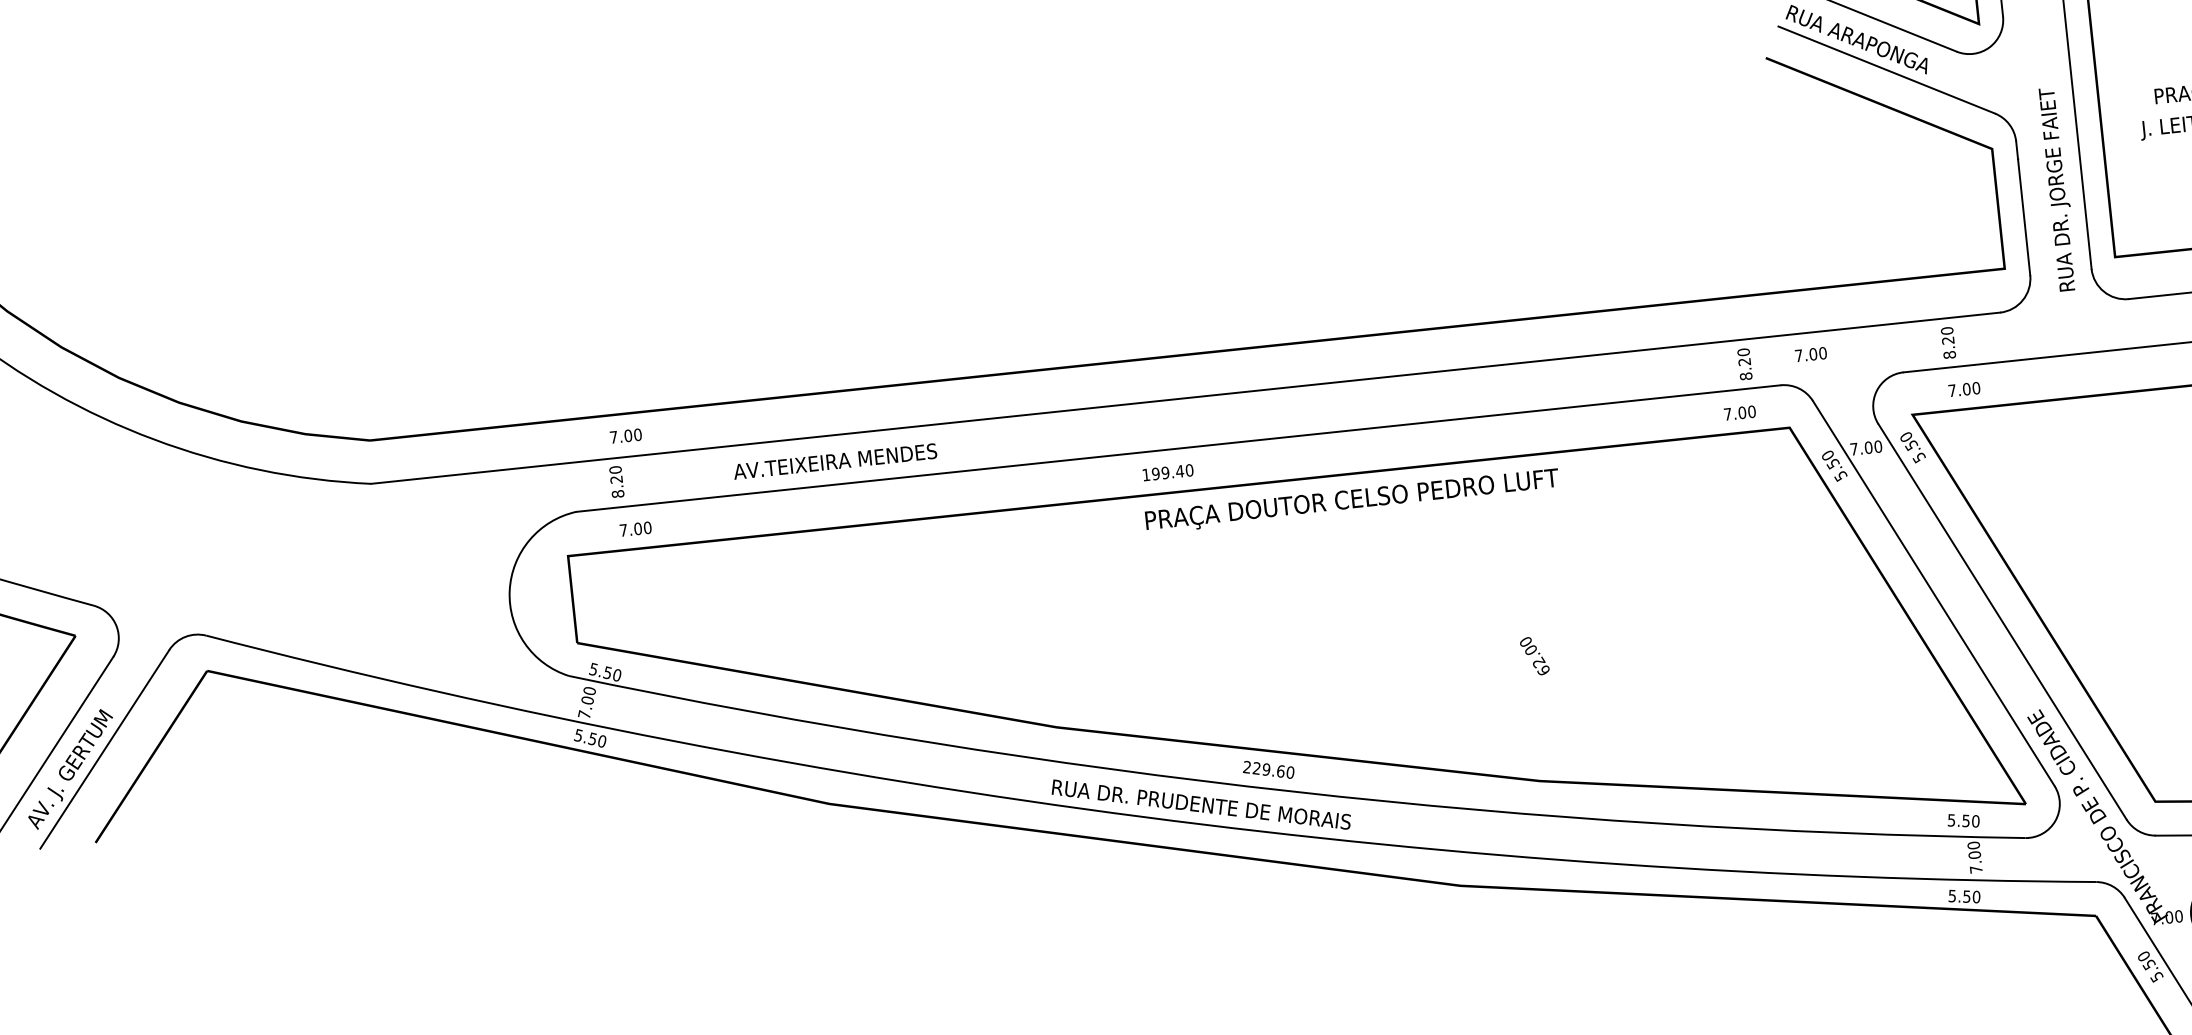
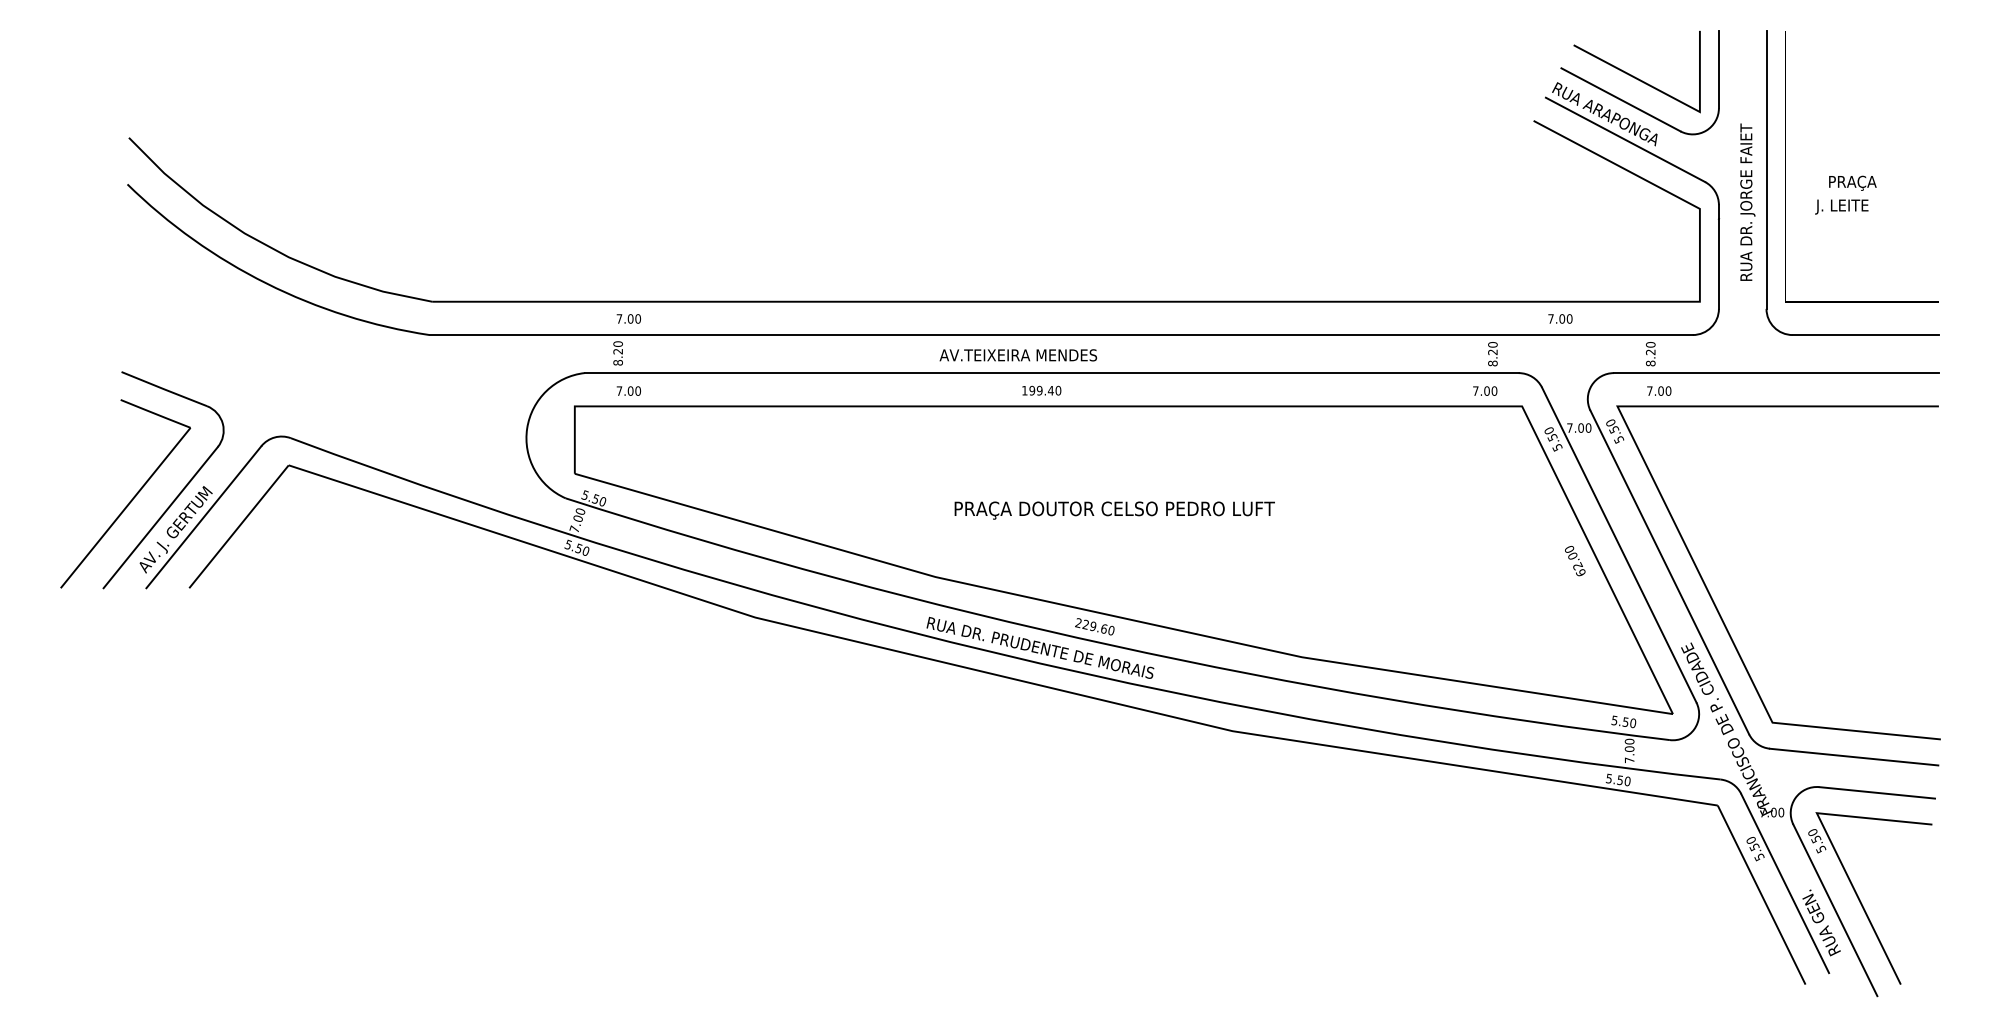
text: (2058, 188) -> (1747, 201), moved
text: (1811, 353) -> (1560, 318), moved
text: (835, 461) -> (1018, 355), moved
text: (1352, 501) -> (1114, 510), moved
text: (1535, 656) -> (1575, 561), moved

